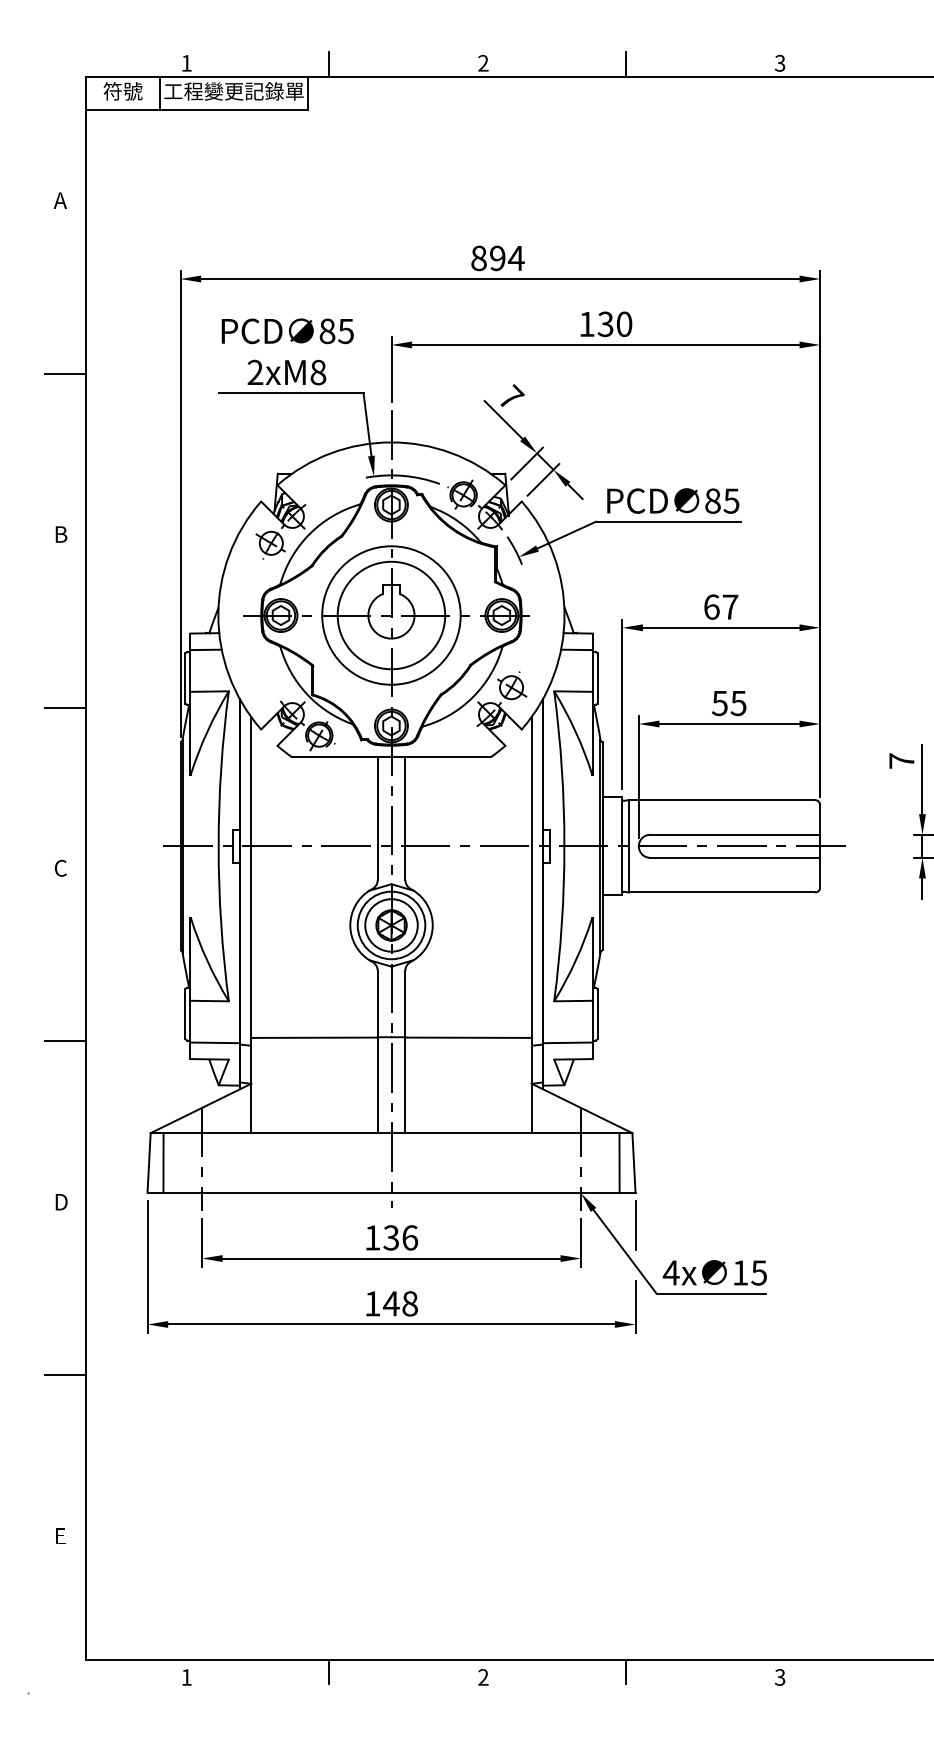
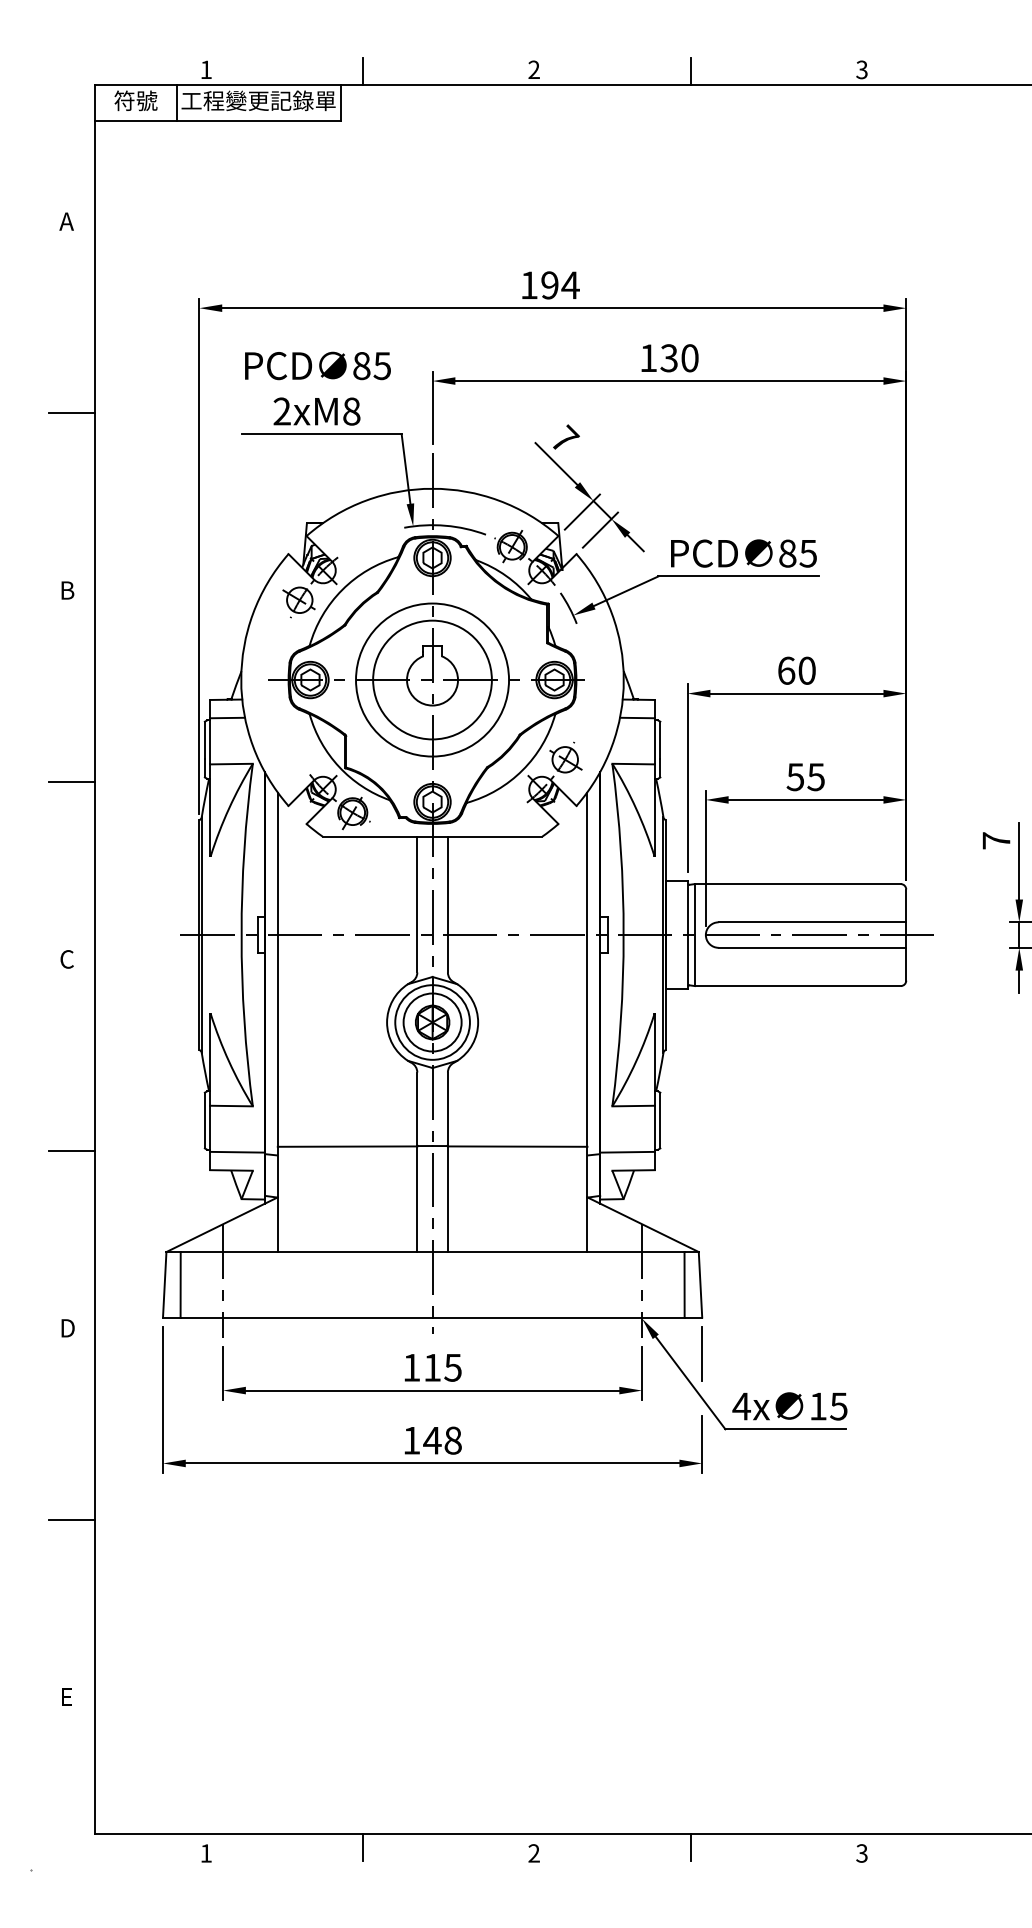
text: (478, 258) -> (528, 285), 894 -> 194
text: (730, 606) -> (807, 670), 67 -> 60
text: (400, 1237) -> (442, 1367), 136 -> 115

